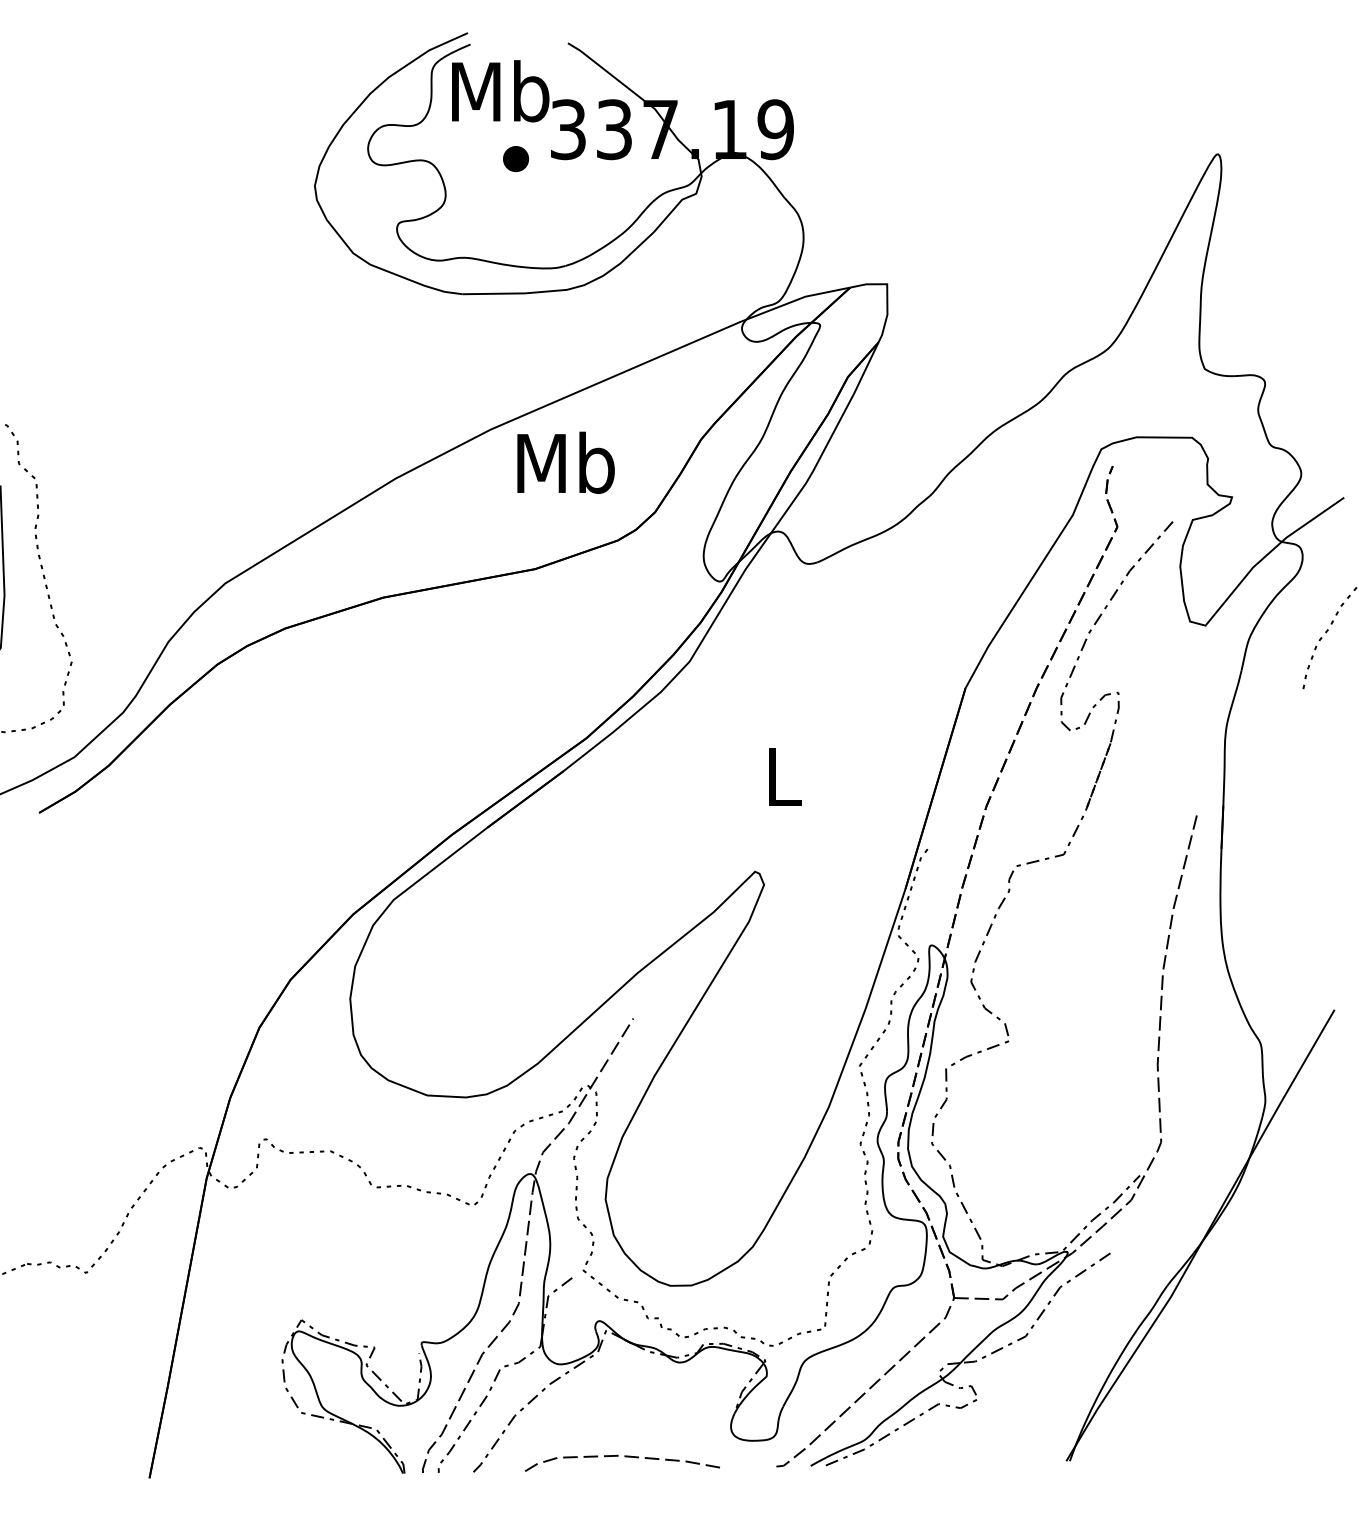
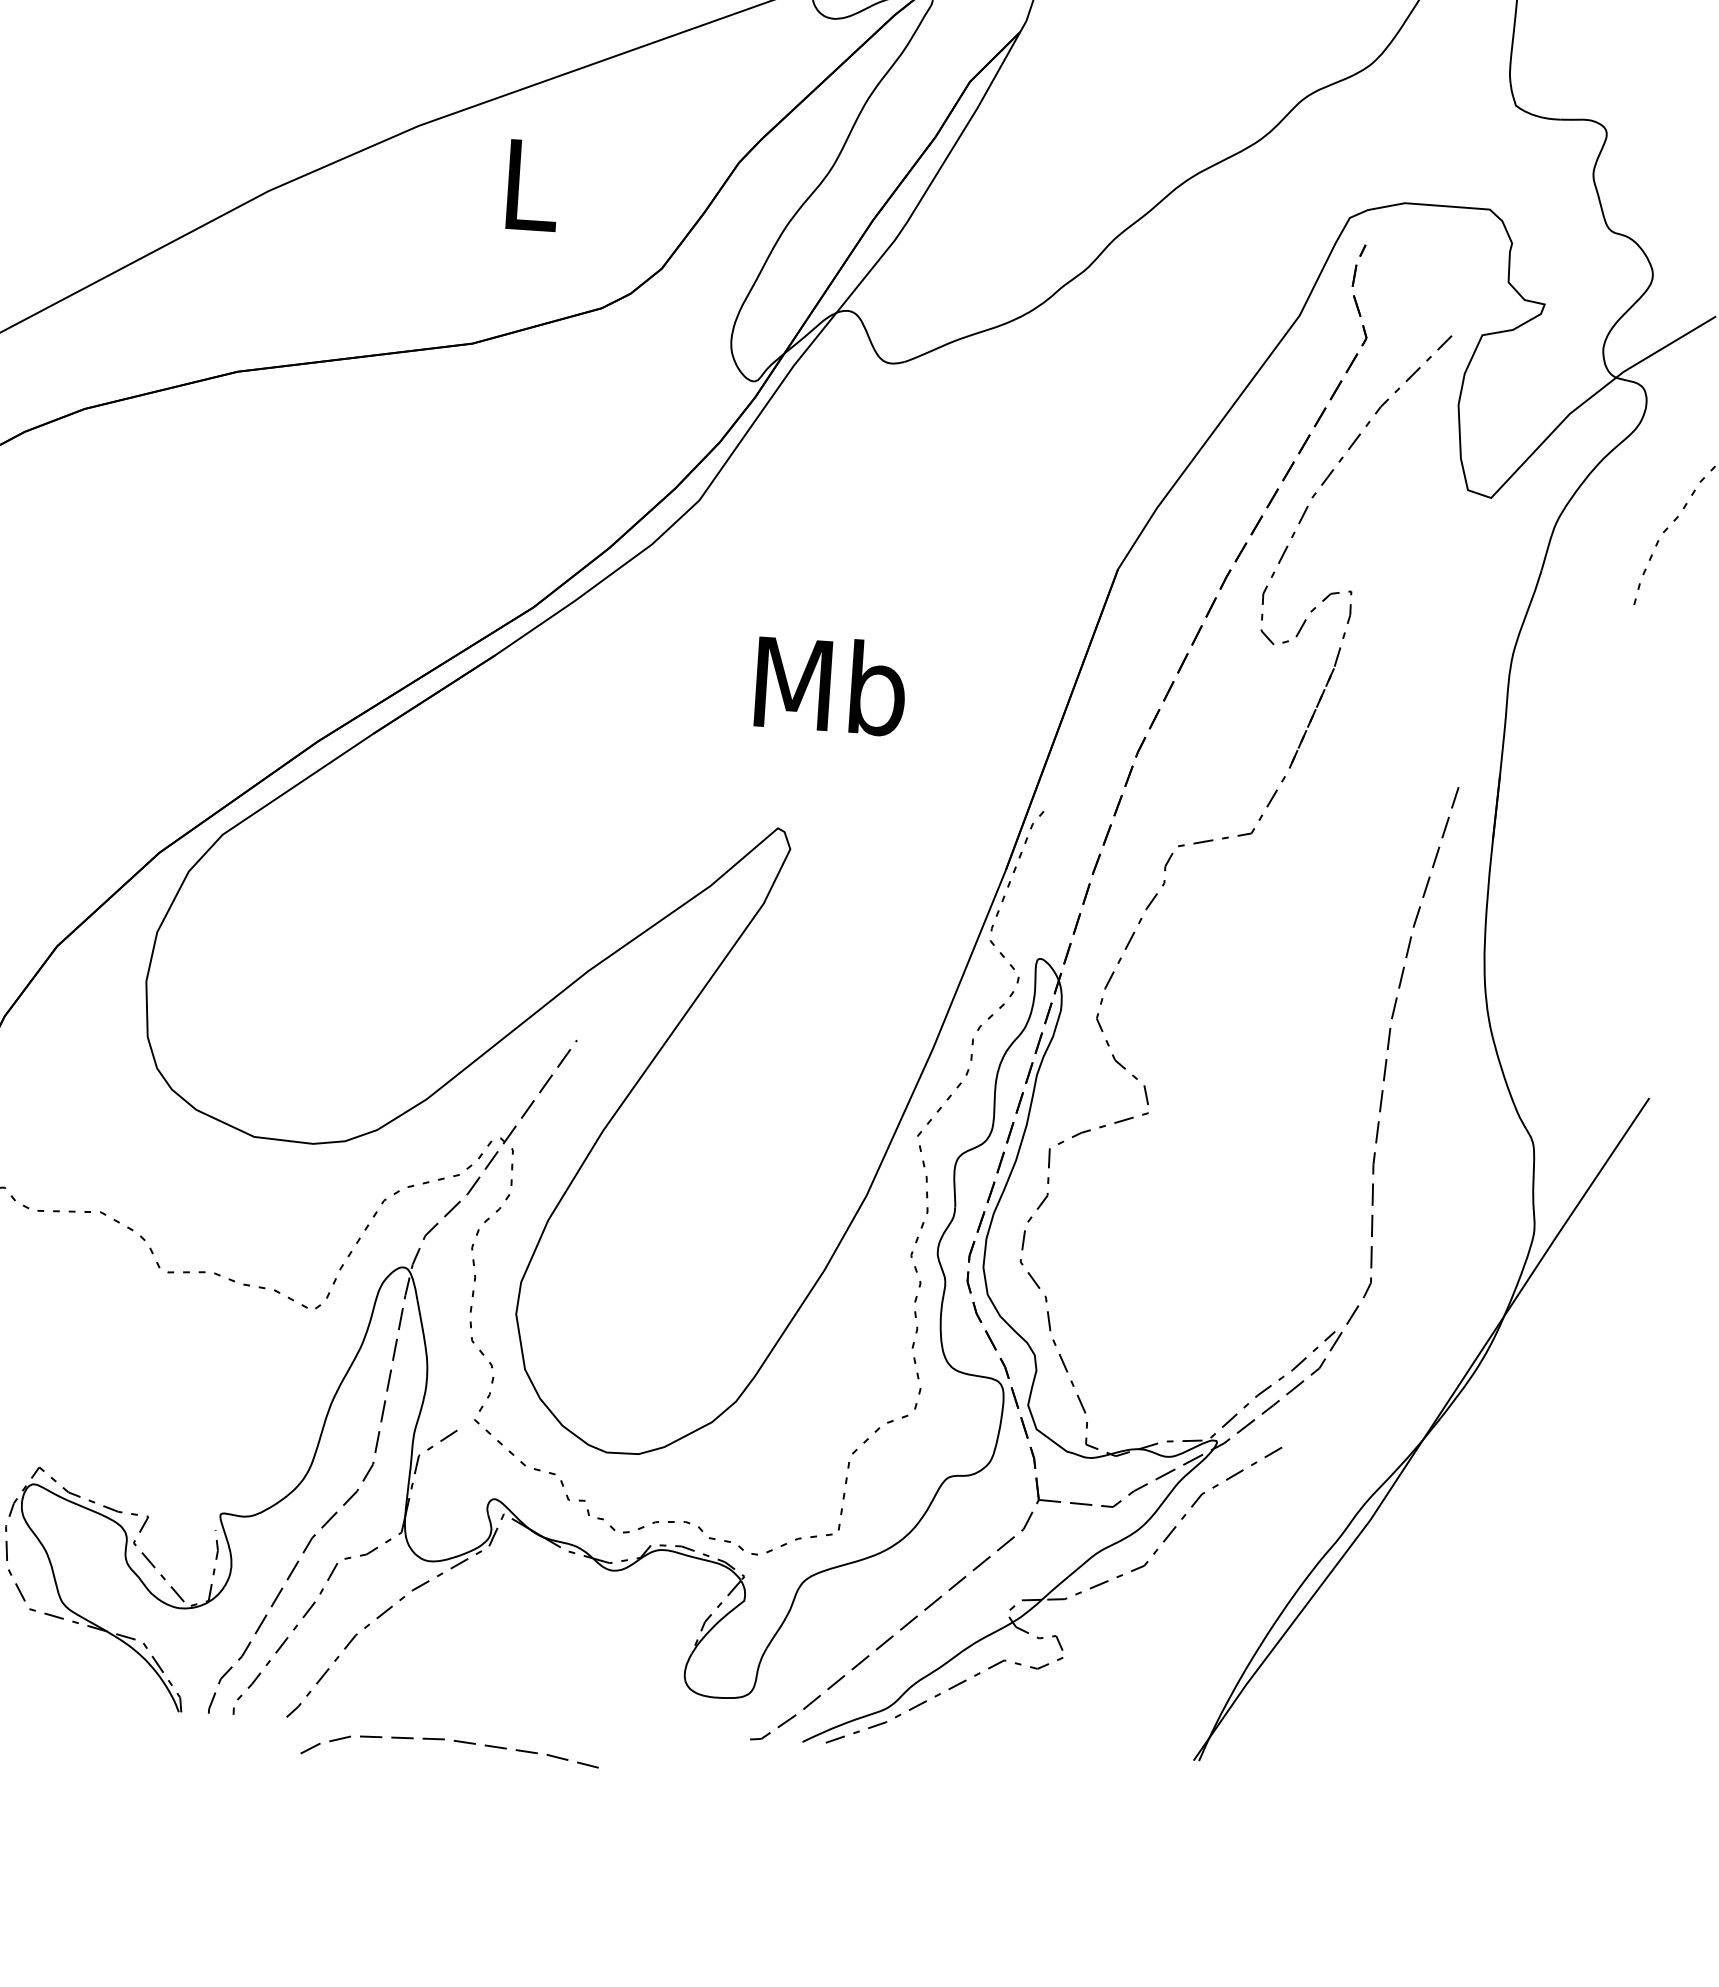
text: (565, 462) -> (529, 183), Mb -> L
text: (783, 776) -> (830, 685), L -> Mb
curve: (624, 1457) -> (453, 1742), moved

